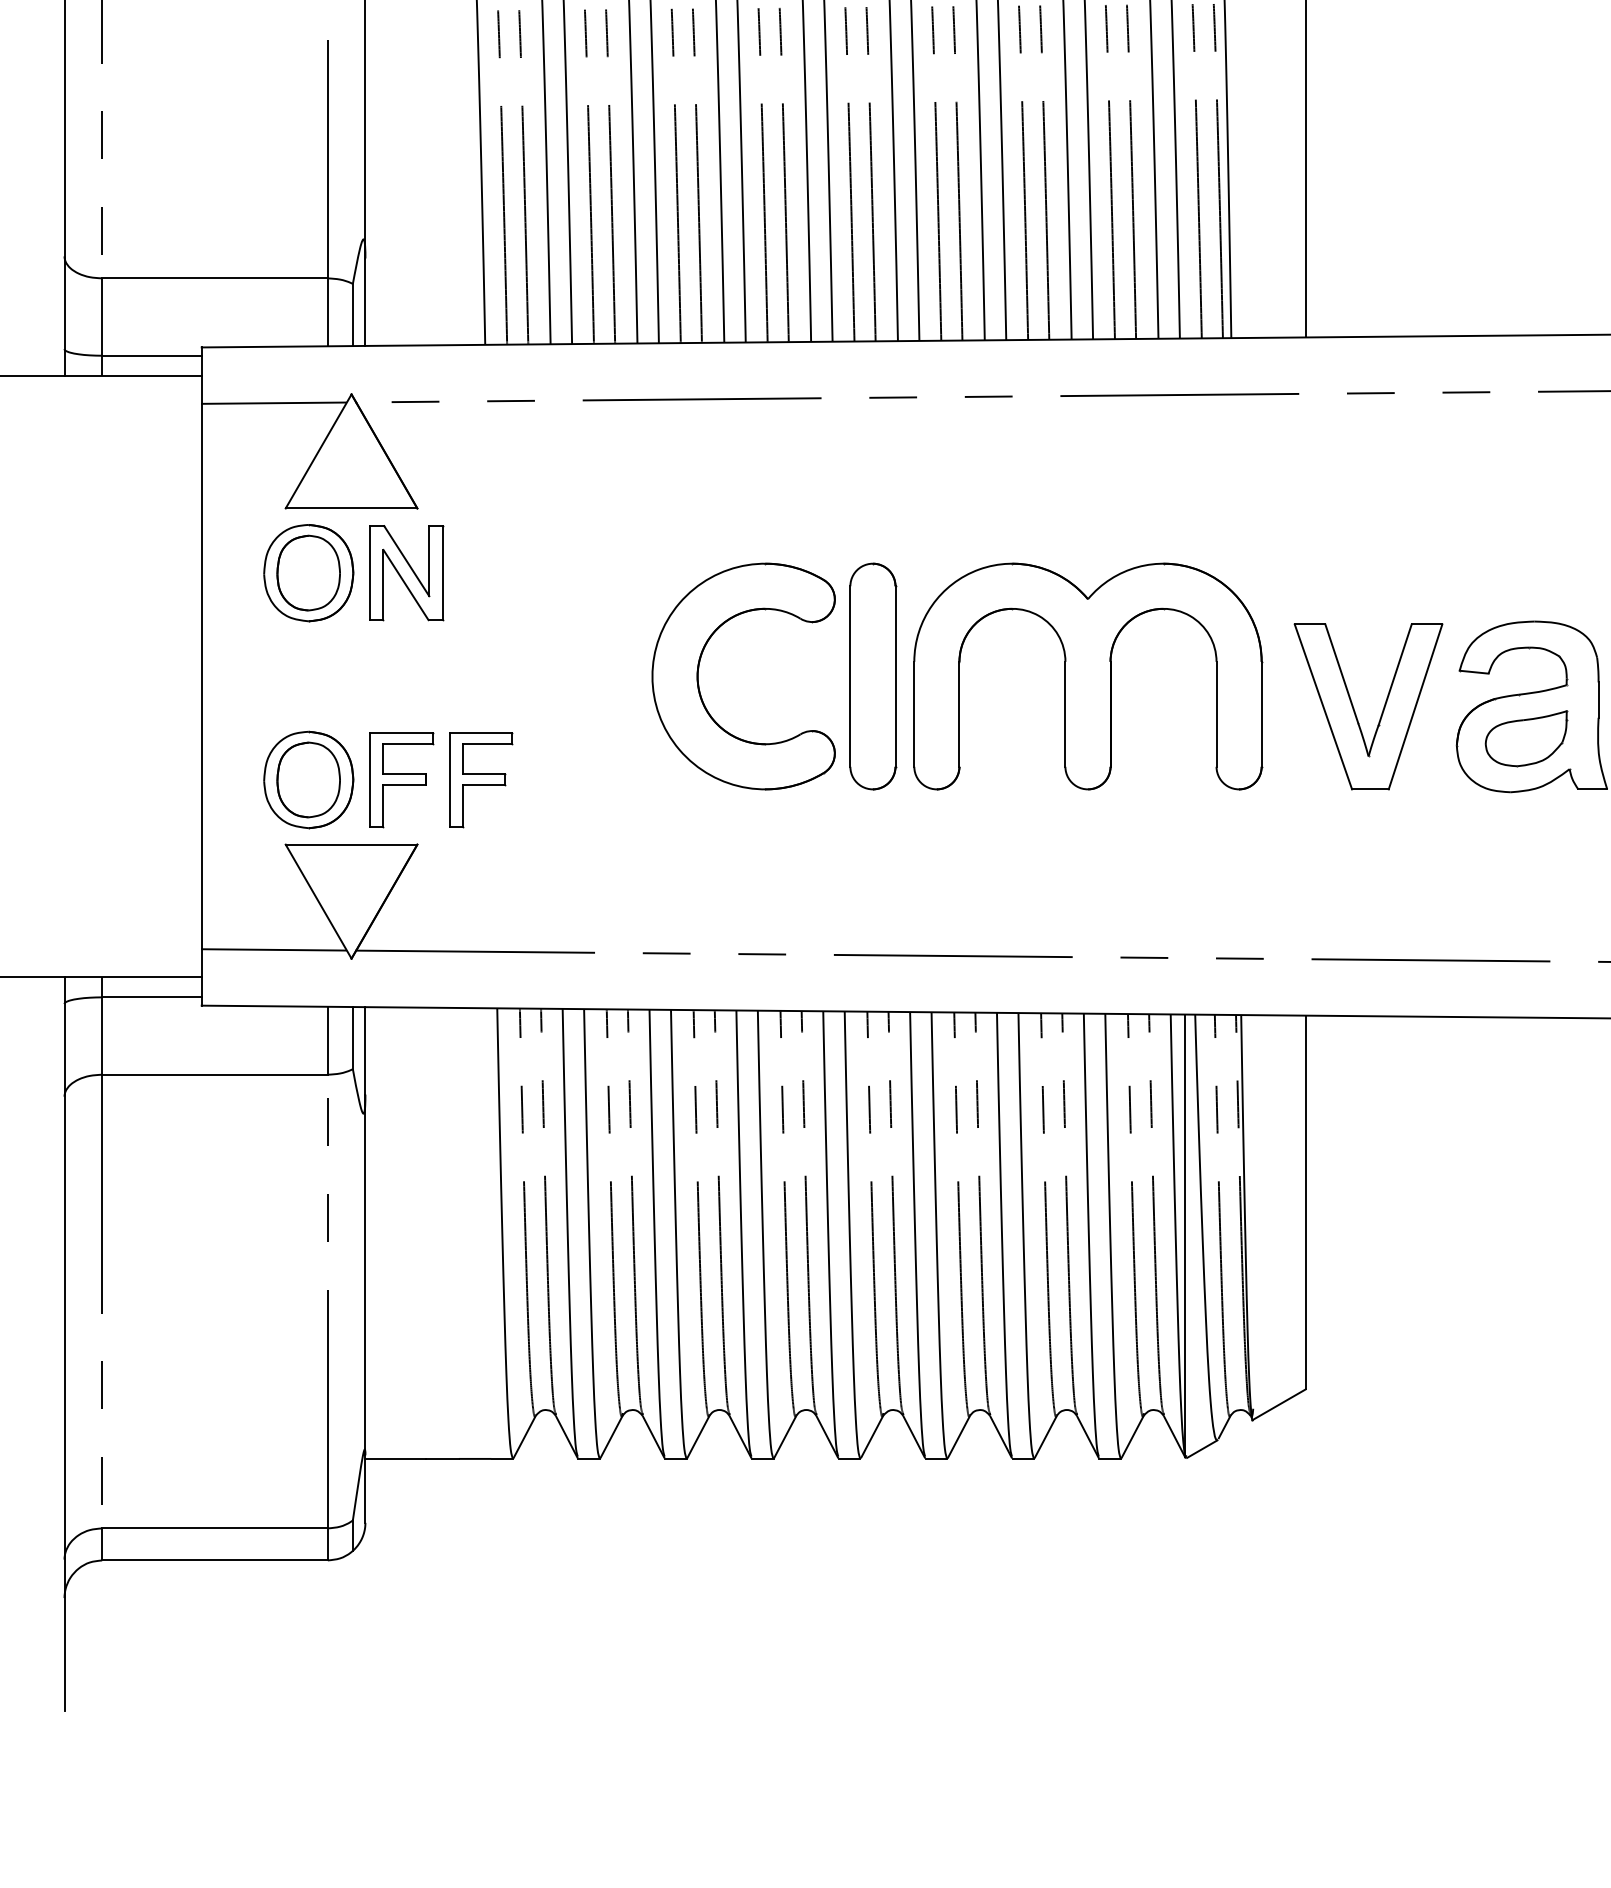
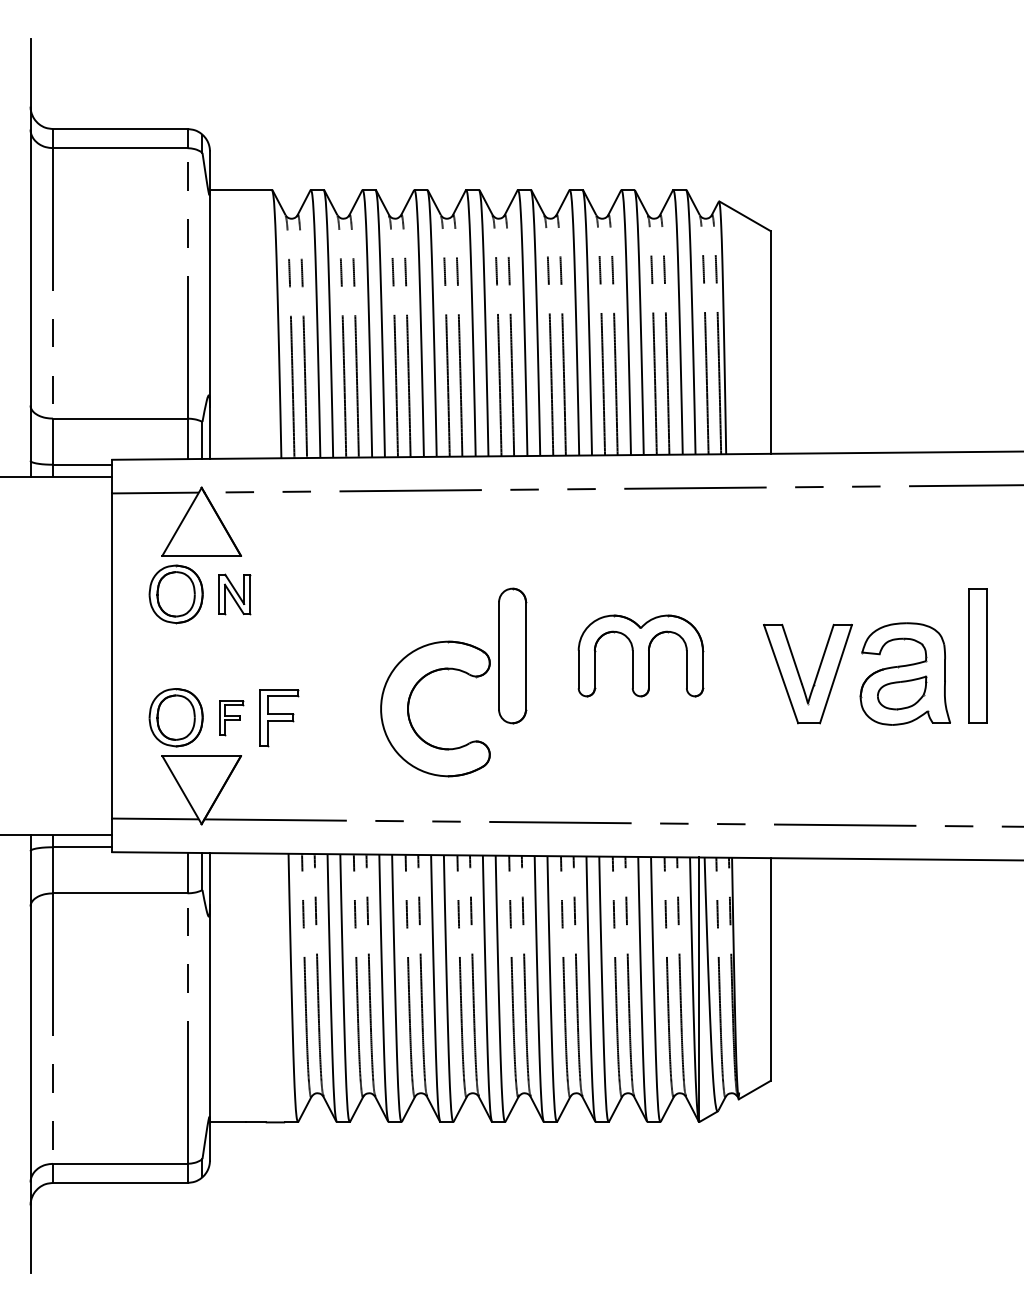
part: (406, 573) -> (234, 594), size x0.7
part: (700, 670) -> (409, 705), moved
part: (1087, 675) -> (640, 655), size x0.6
part: (401, 781) -> (231, 718), size x0.6

